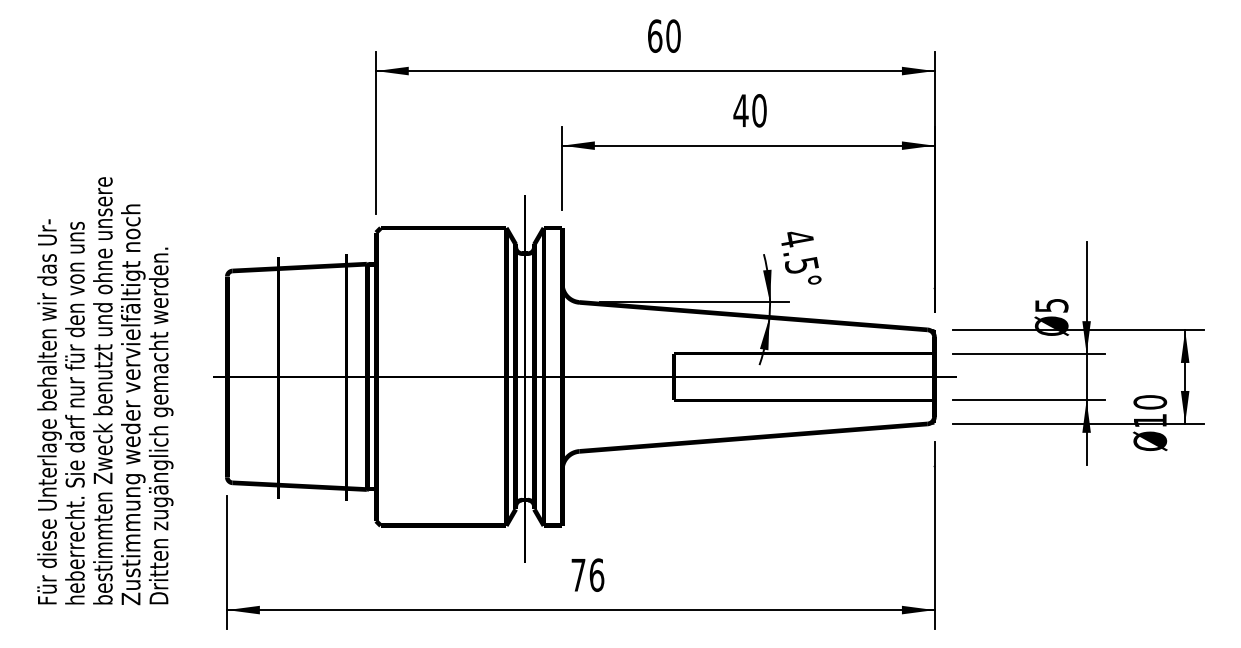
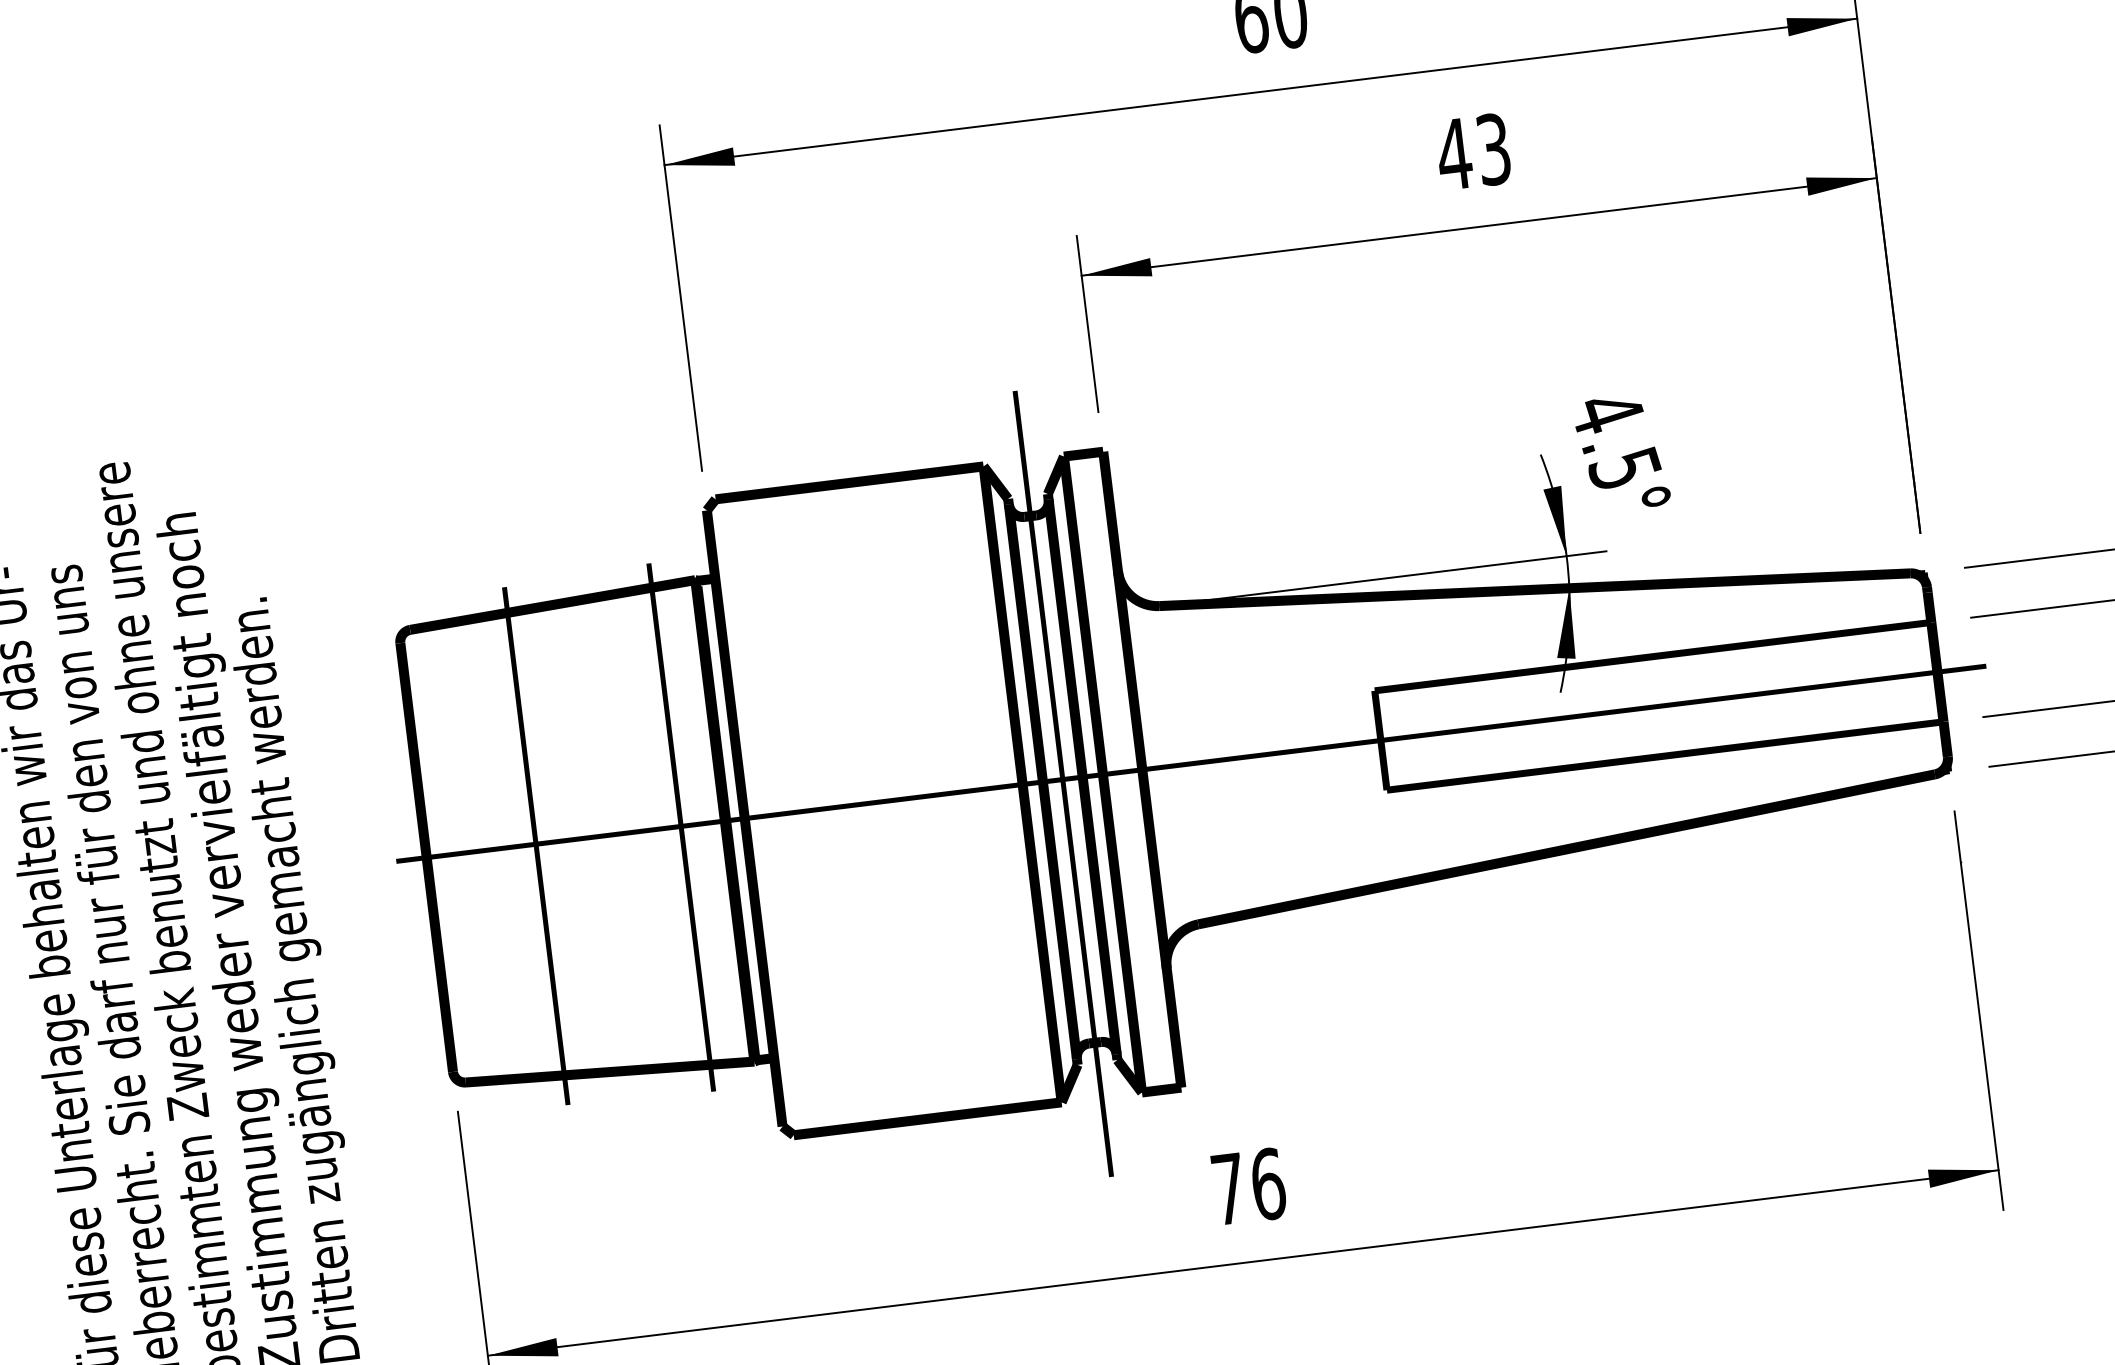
text: (759, 110) -> (1493, 148), 40 -> 43

